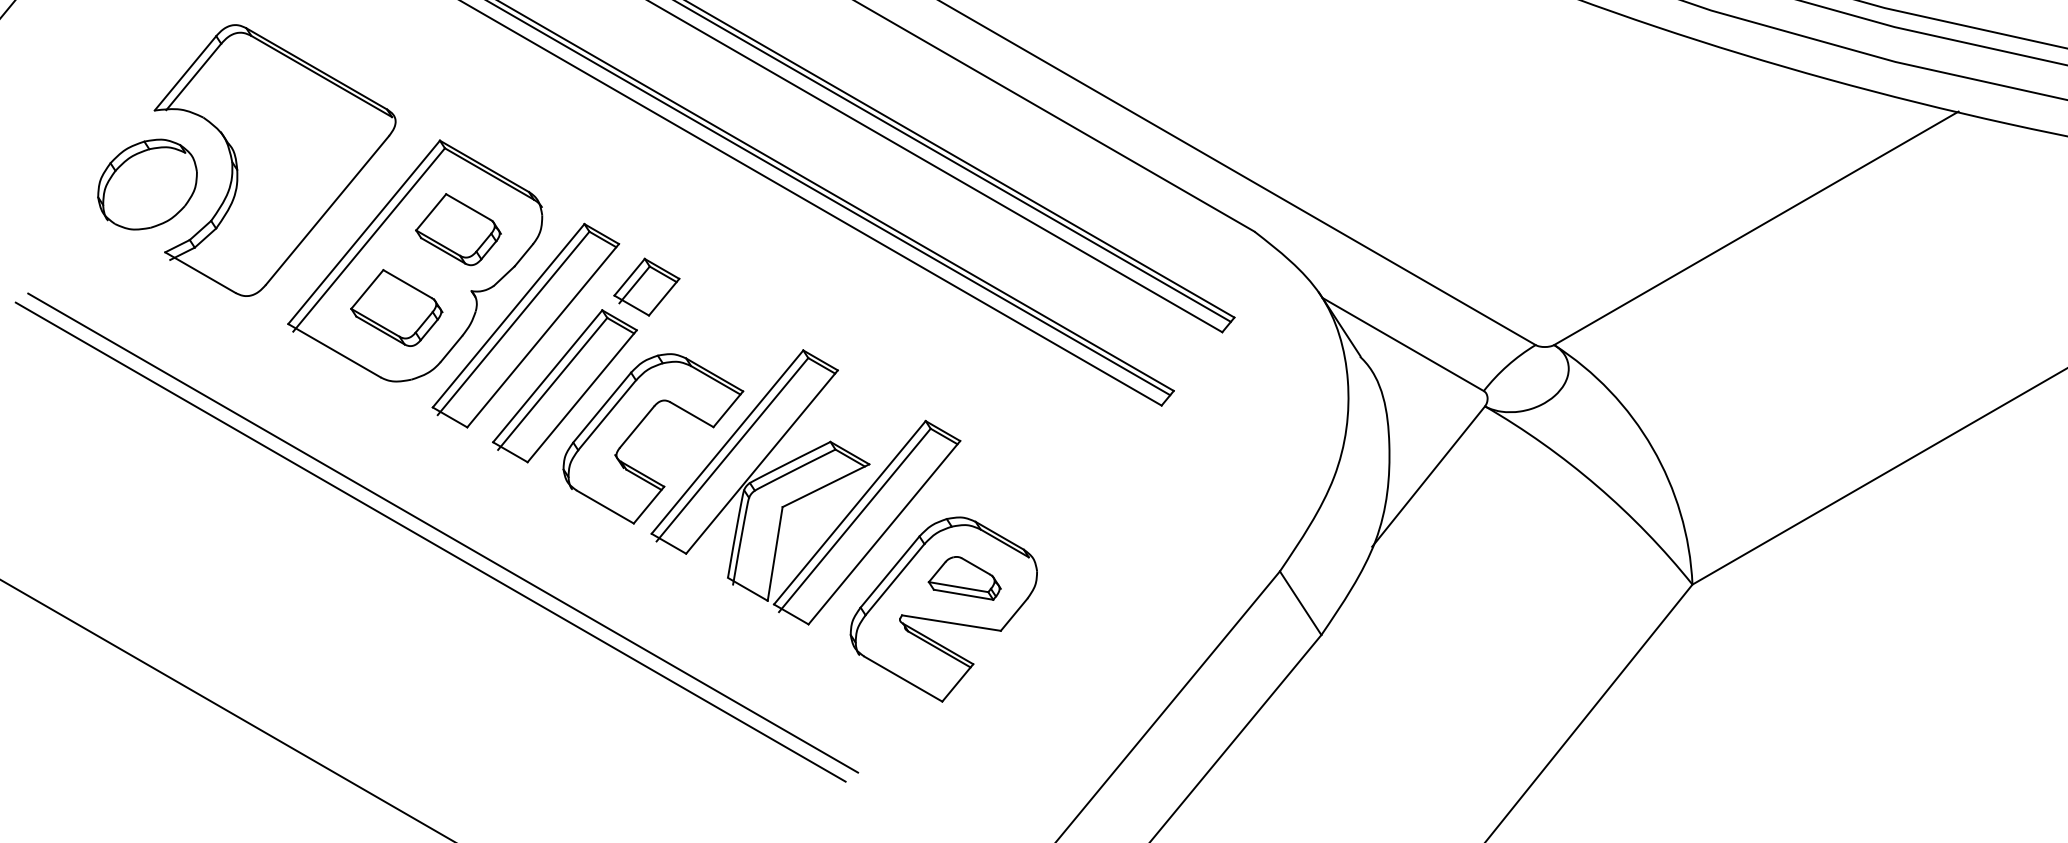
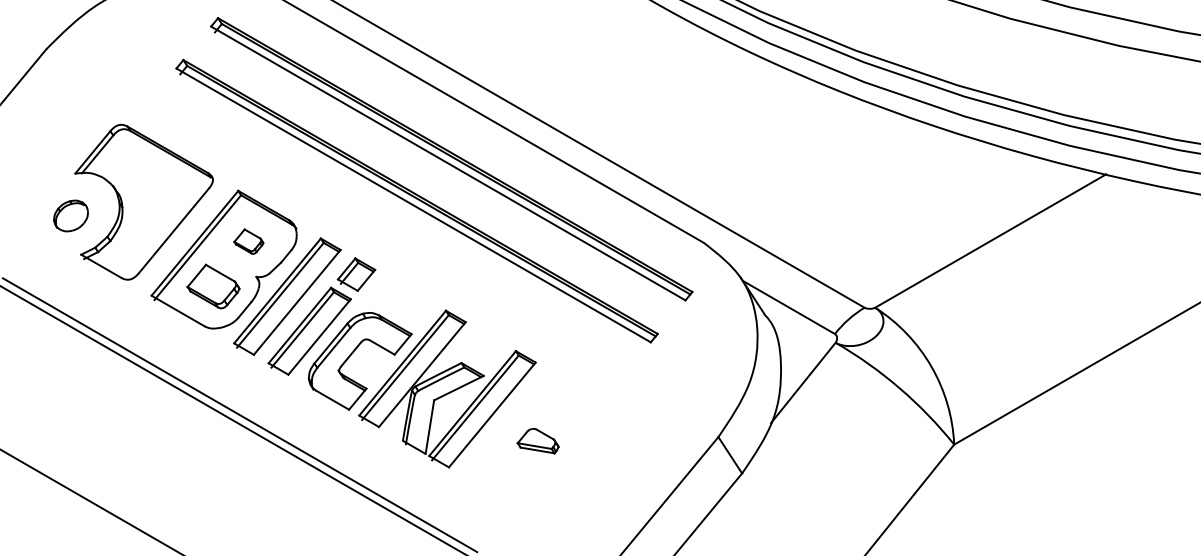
part: (146, 183) -> (70, 215), size x0.6
part: (457, 229) -> (248, 241), size x0.6
part: (944, 608) -> (526, 458), removed

